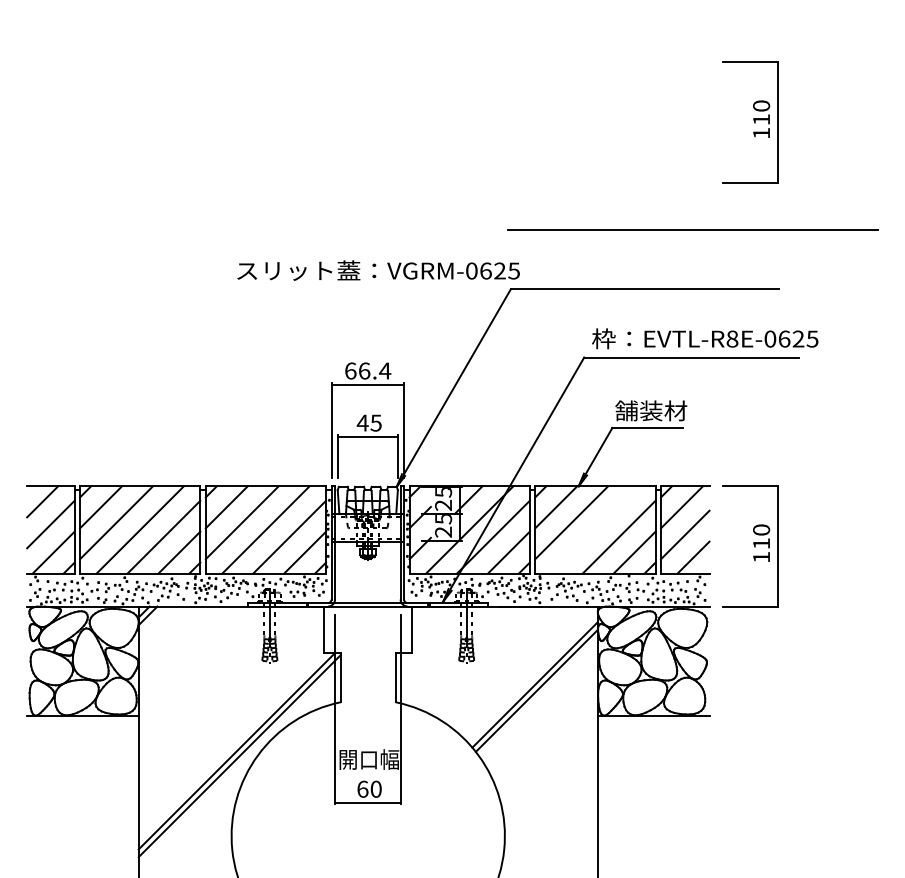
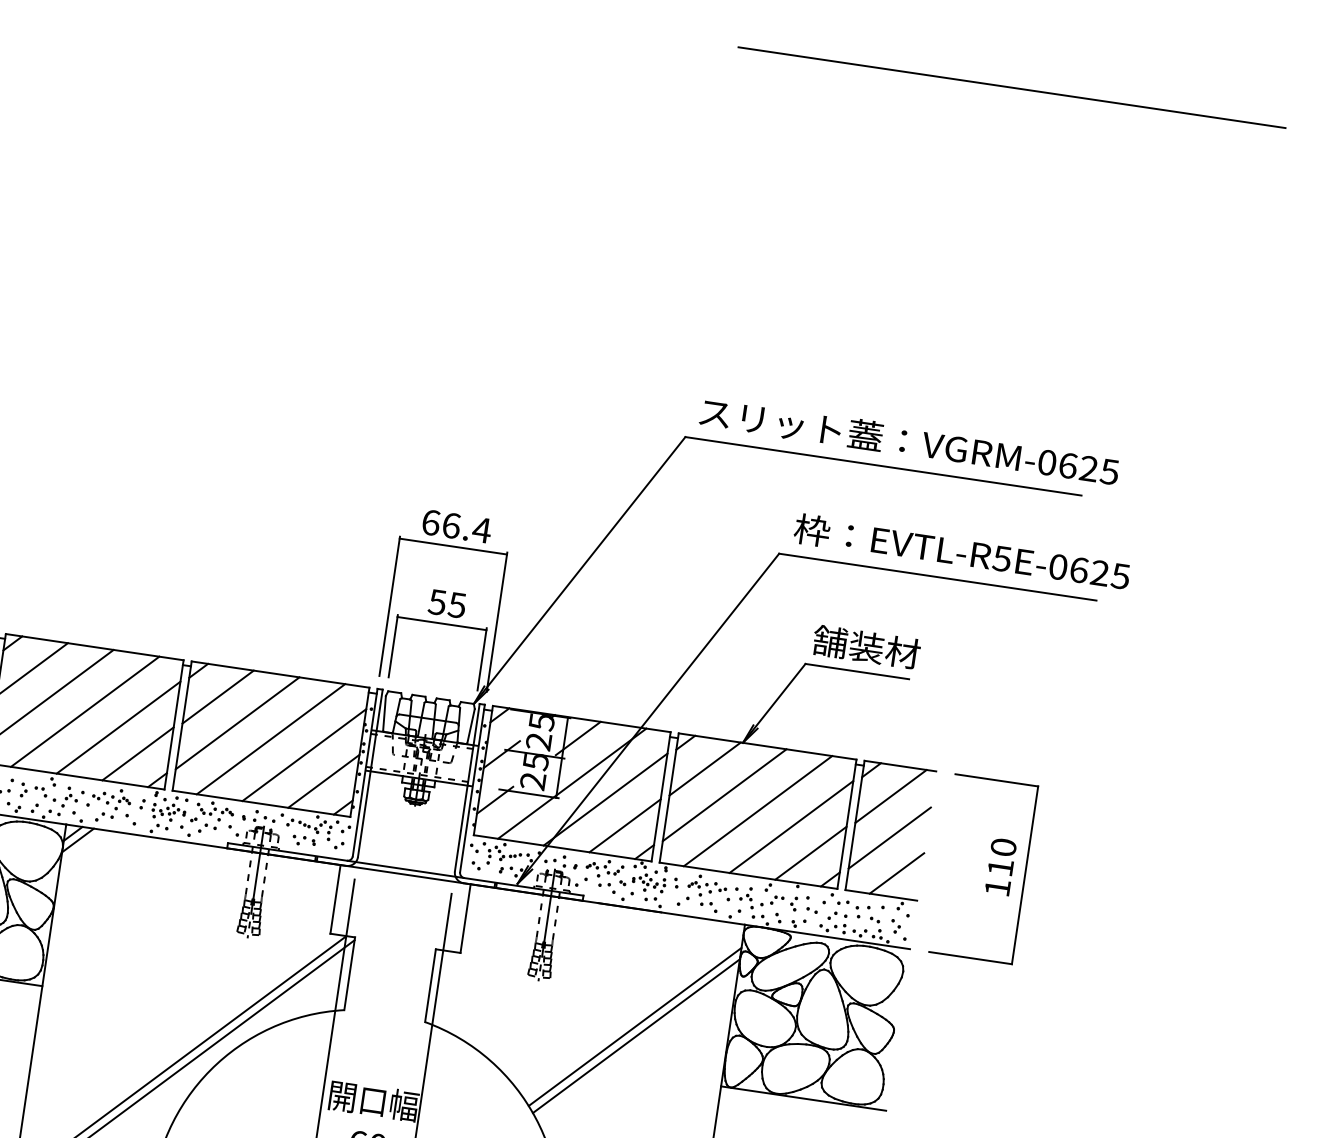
part: (750, 122) -> (1076, 242), removed
line: (692, 229) -> (1011, 86), moved
text: (378, 270) -> (909, 441), moved
text: (732, 338) -> (1002, 557), EVTL-R8E-0625 -> EVTL-R5E-0625
text: (362, 422) -> (437, 601), 45 -> 55
line: (595, 529) -> (758, 810), added

